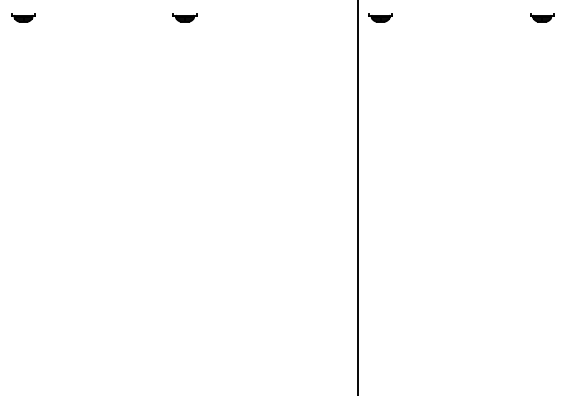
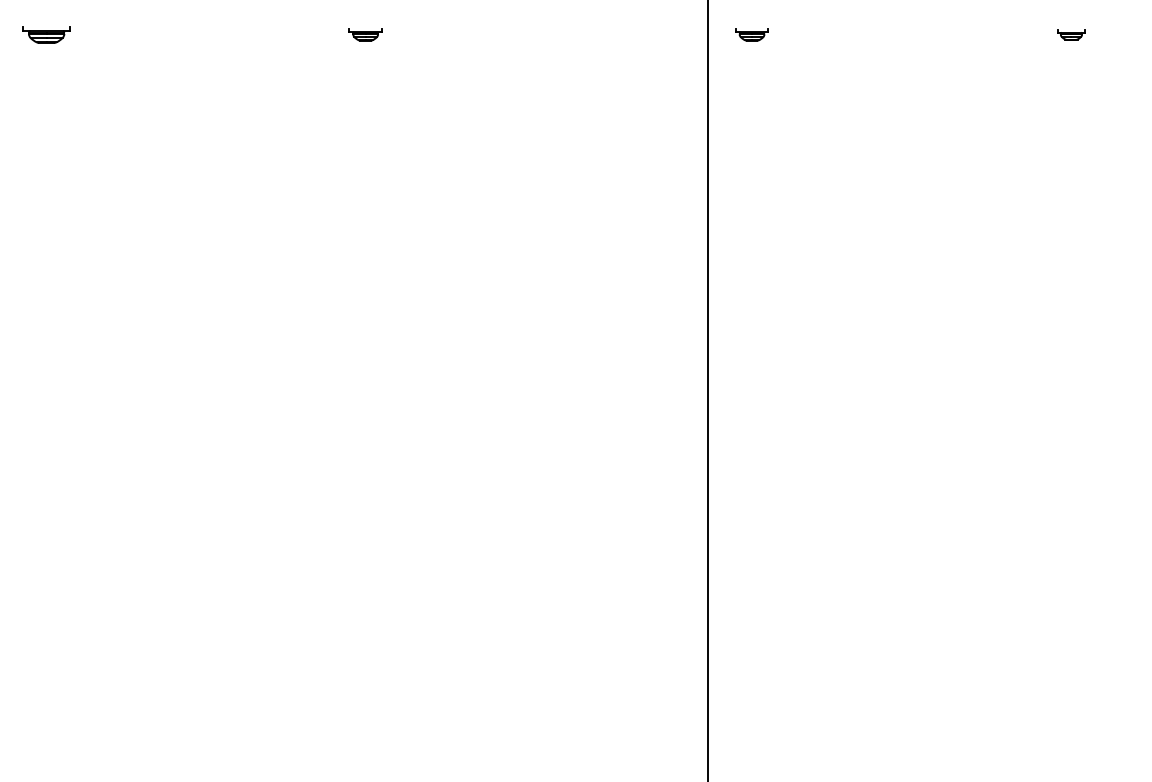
part: (184, 17) -> (364, 34), size x0.7
part: (380, 17) -> (751, 34), size x0.7
part: (542, 17) -> (1071, 34), size x0.6

